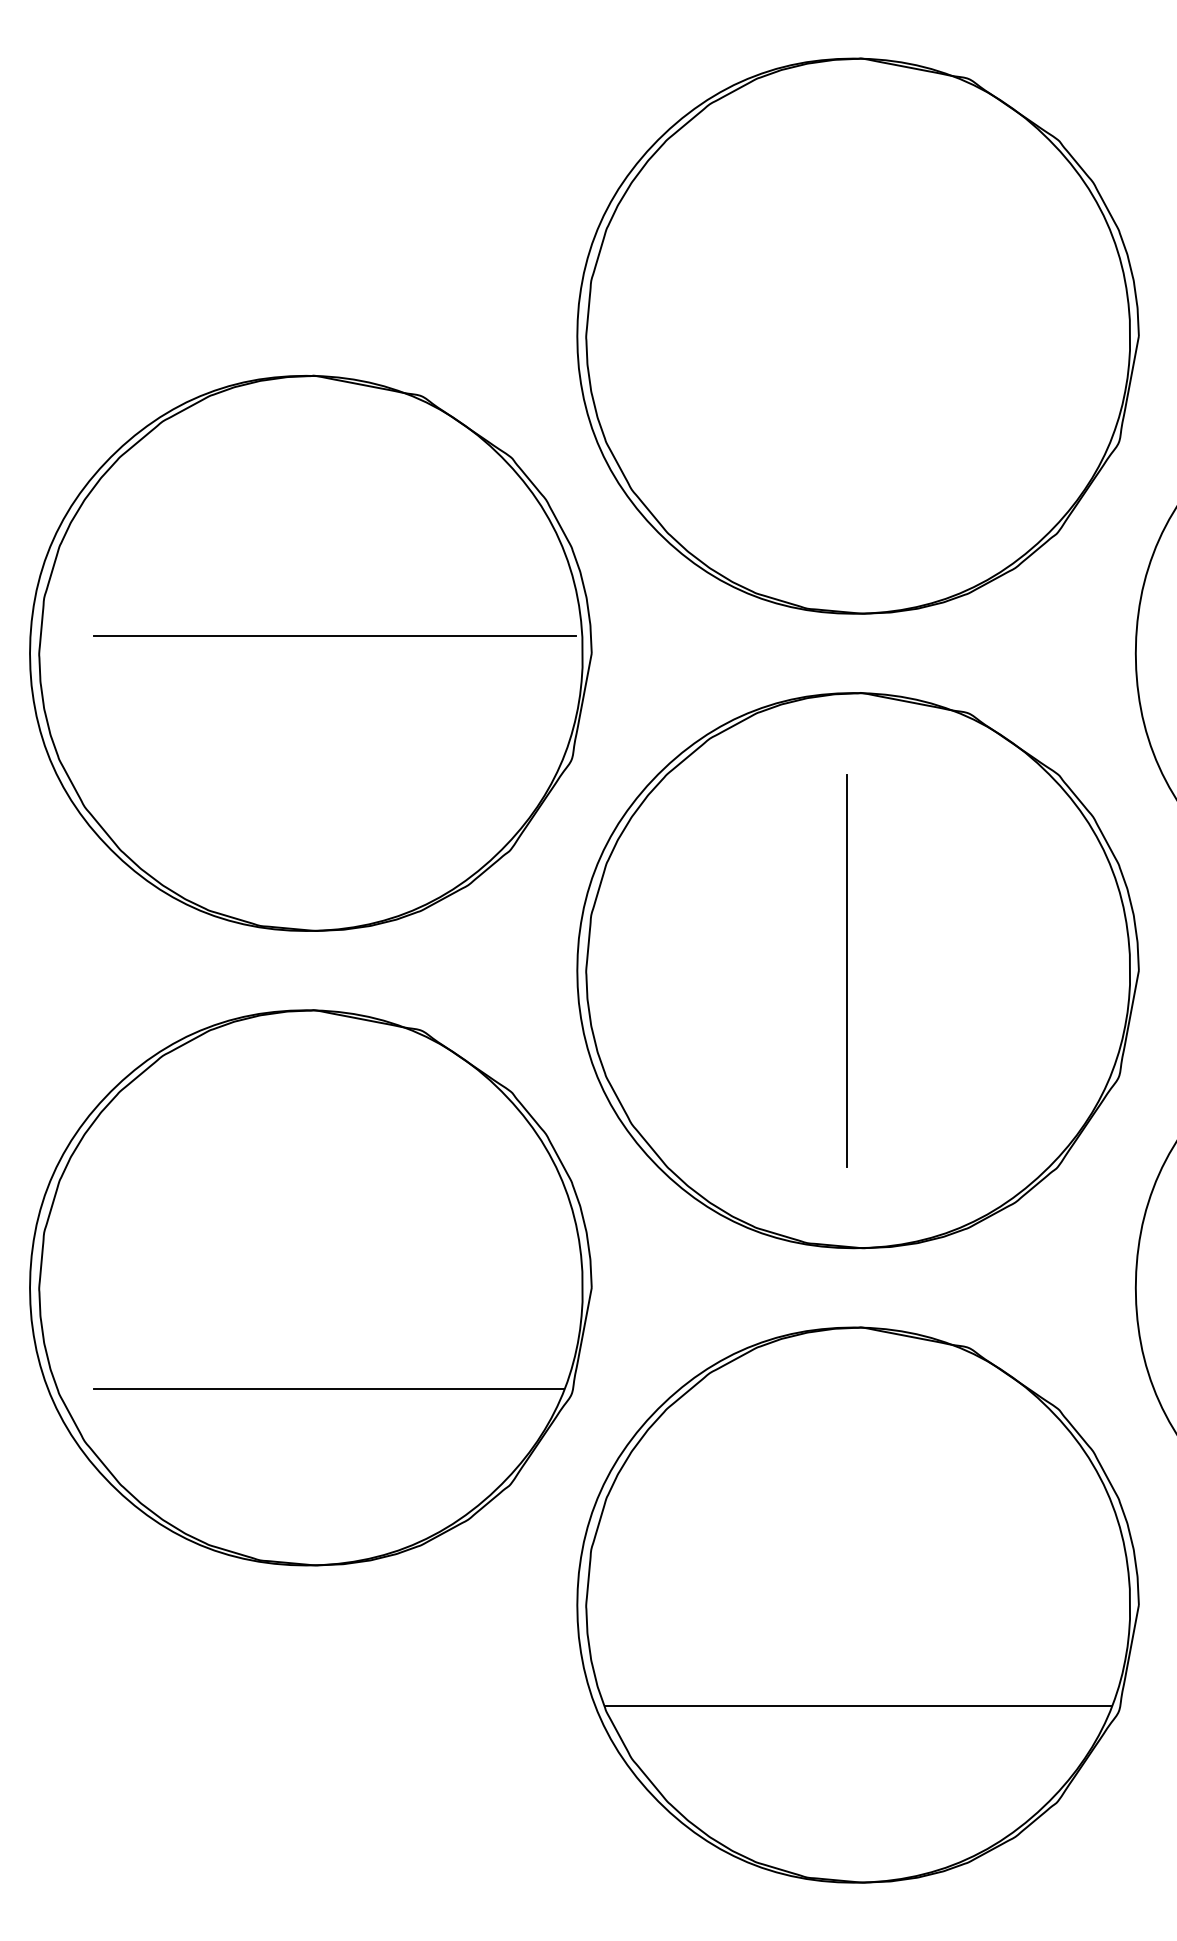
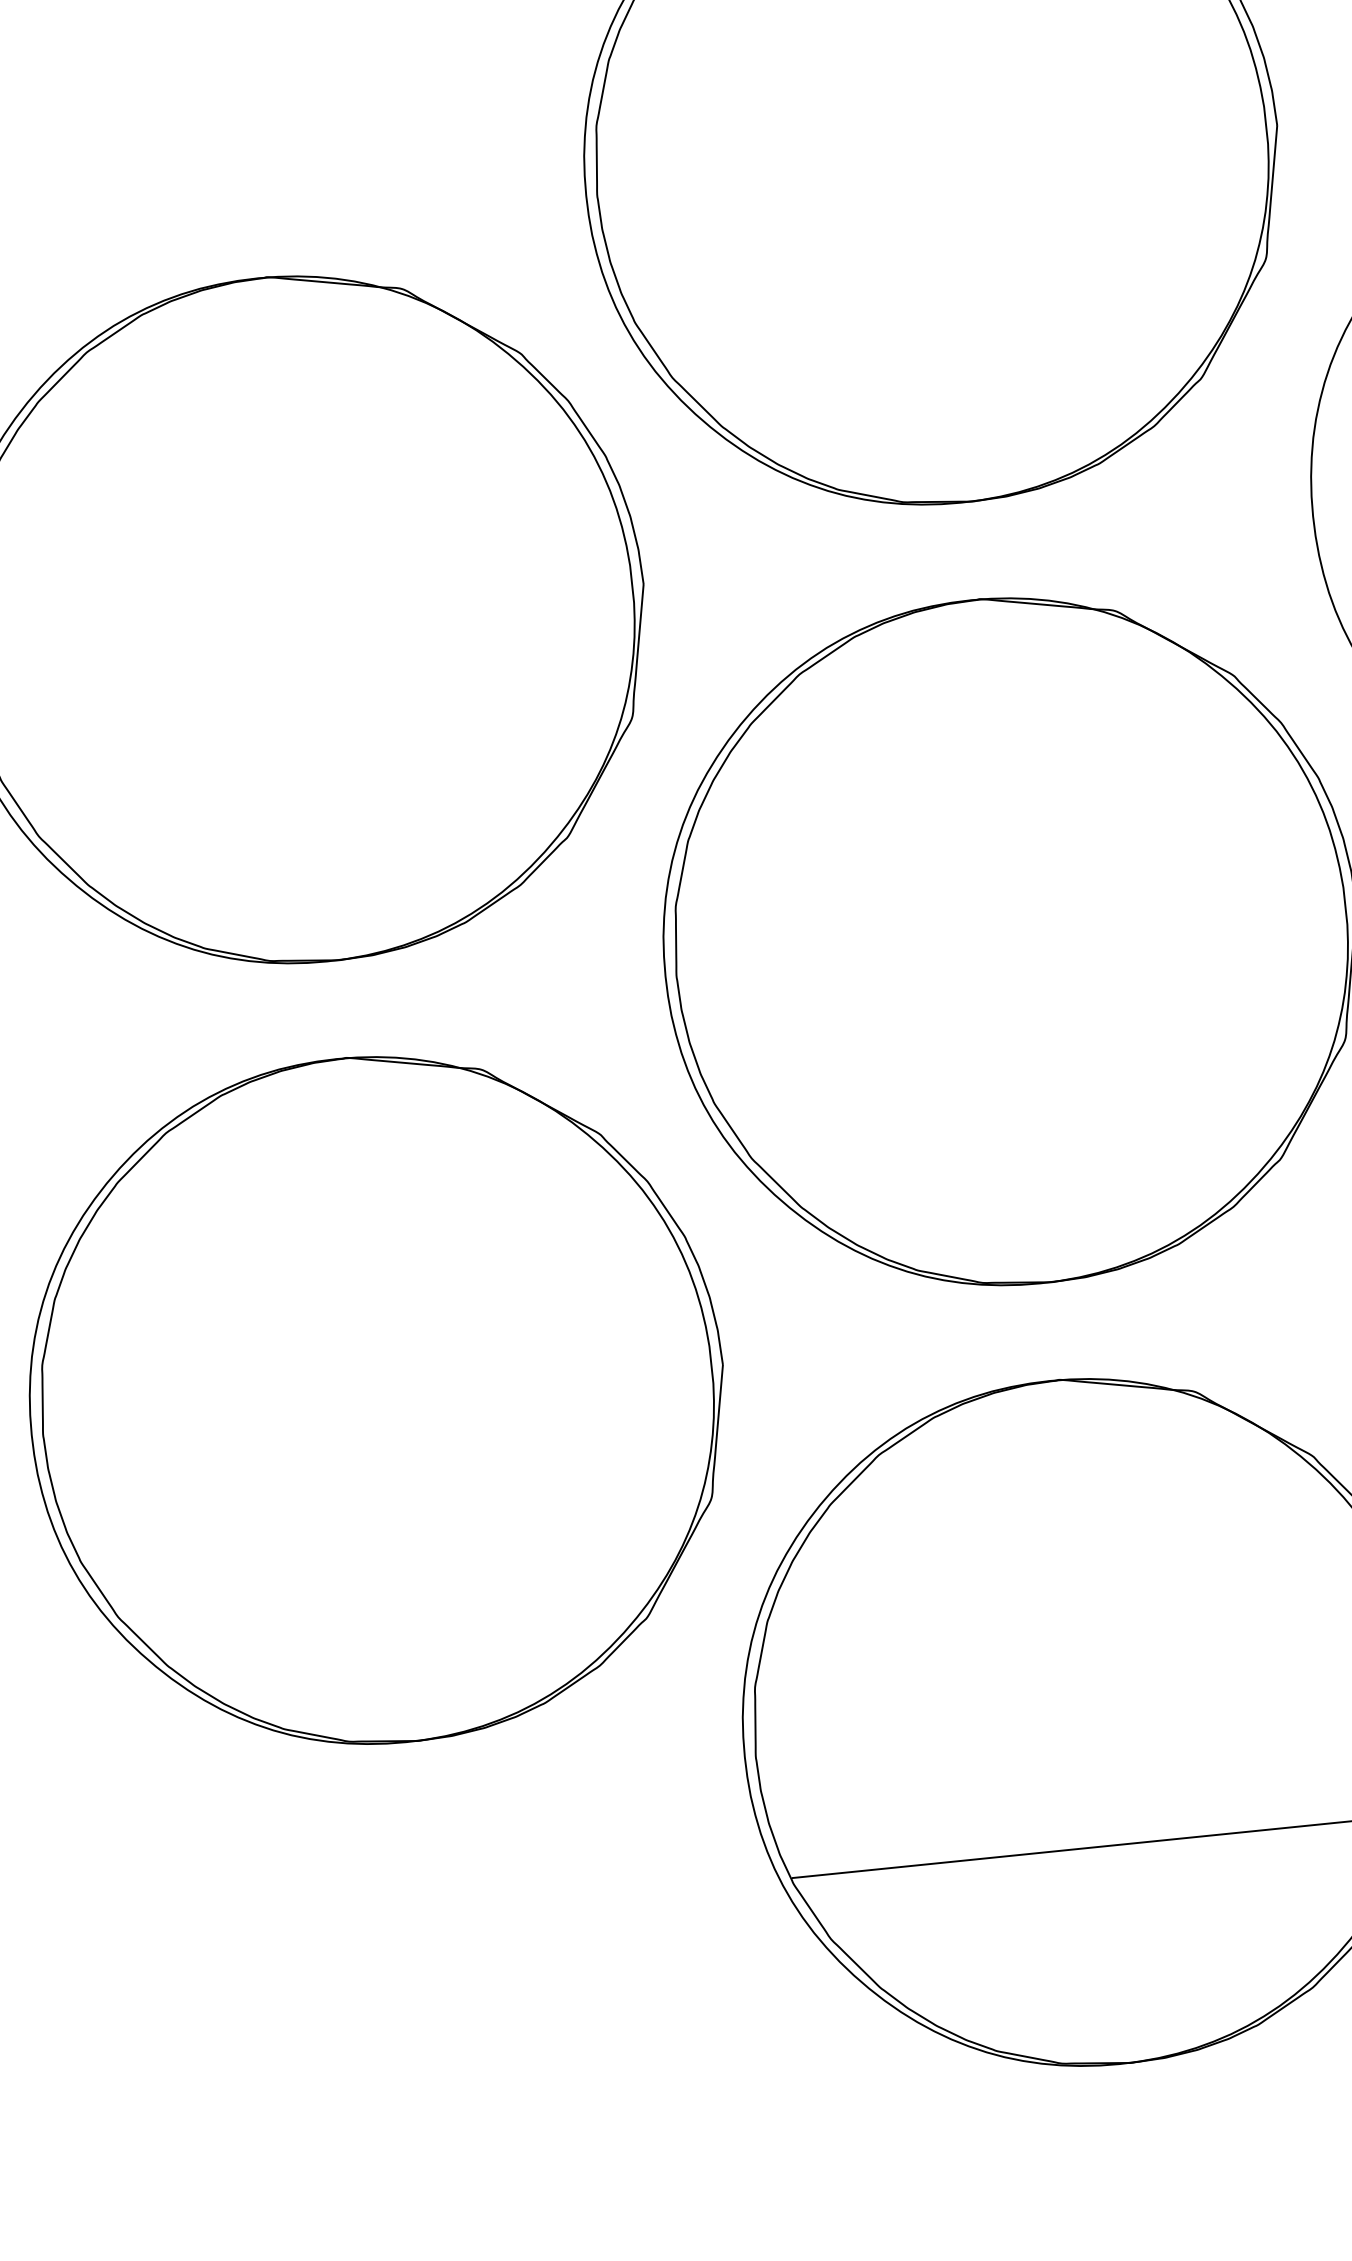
line: (334, 635) -> (324, 594), removed
line: (846, 970) -> (996, 942), removed
line: (328, 1389) -> (411, 1522), removed

